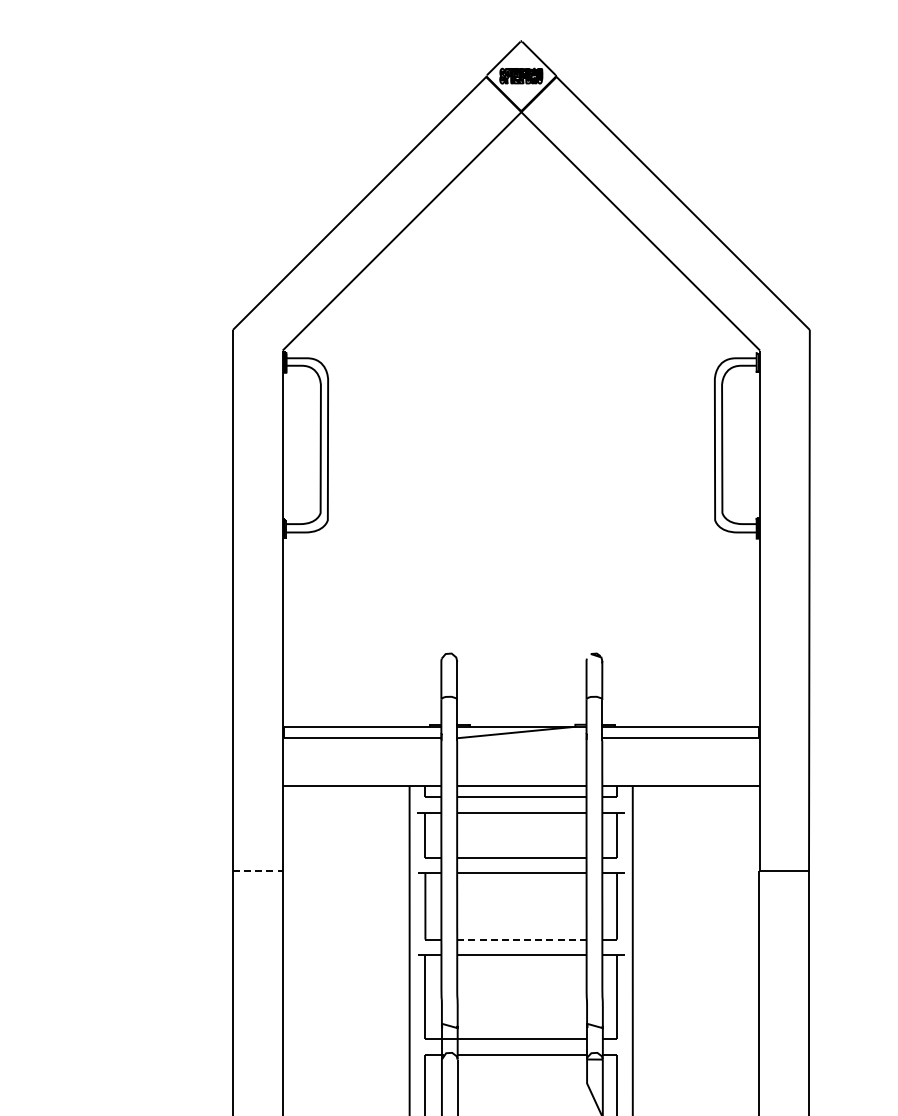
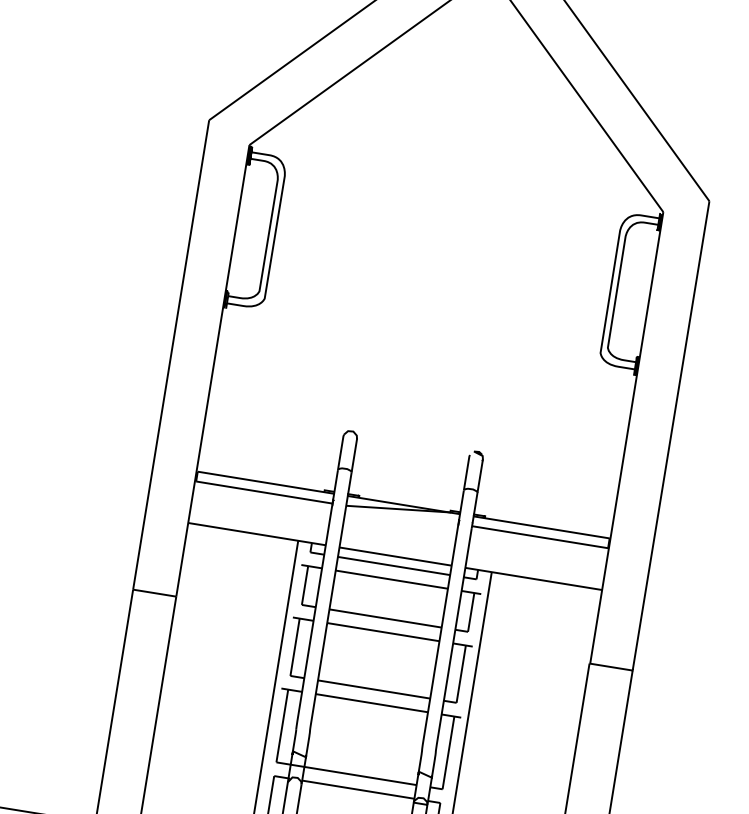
line: (257, 871) -> (154, 593), dashed -> solid
line: (521, 939) -> (373, 689), dashed -> solid

